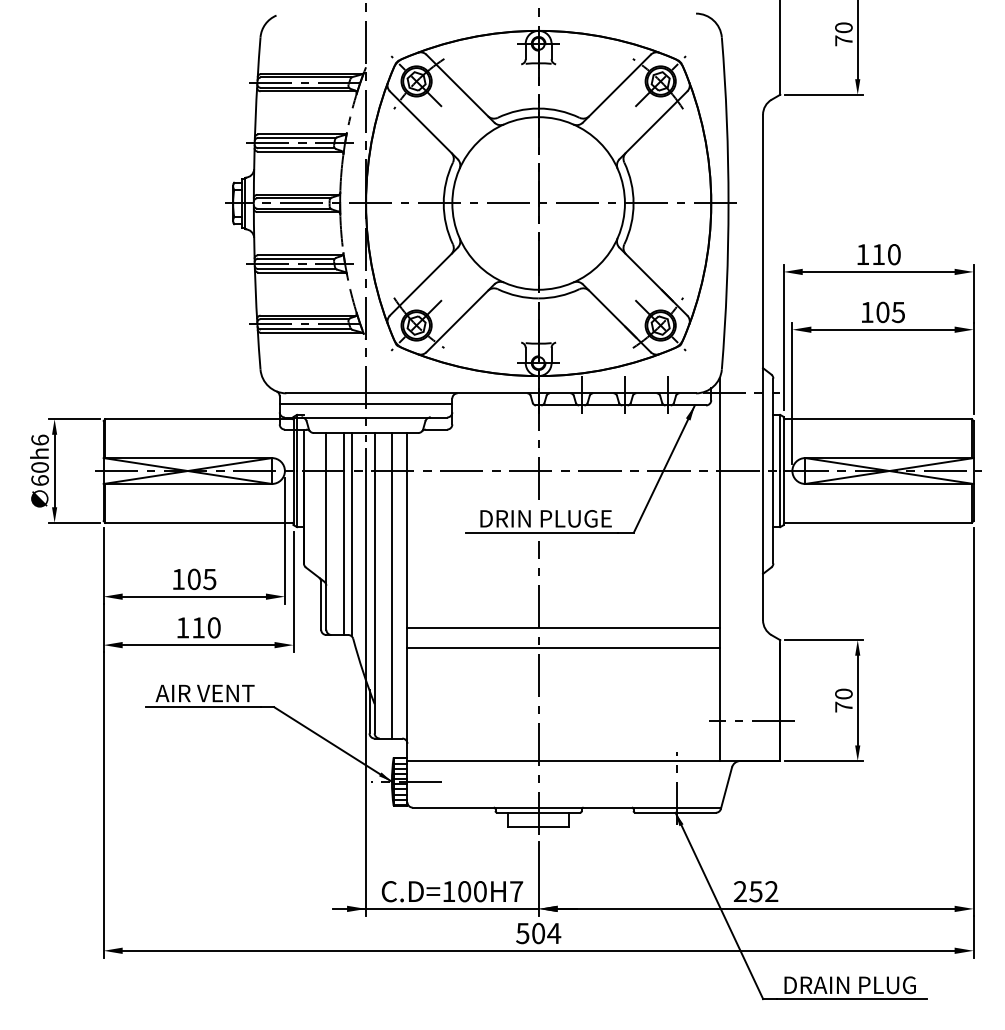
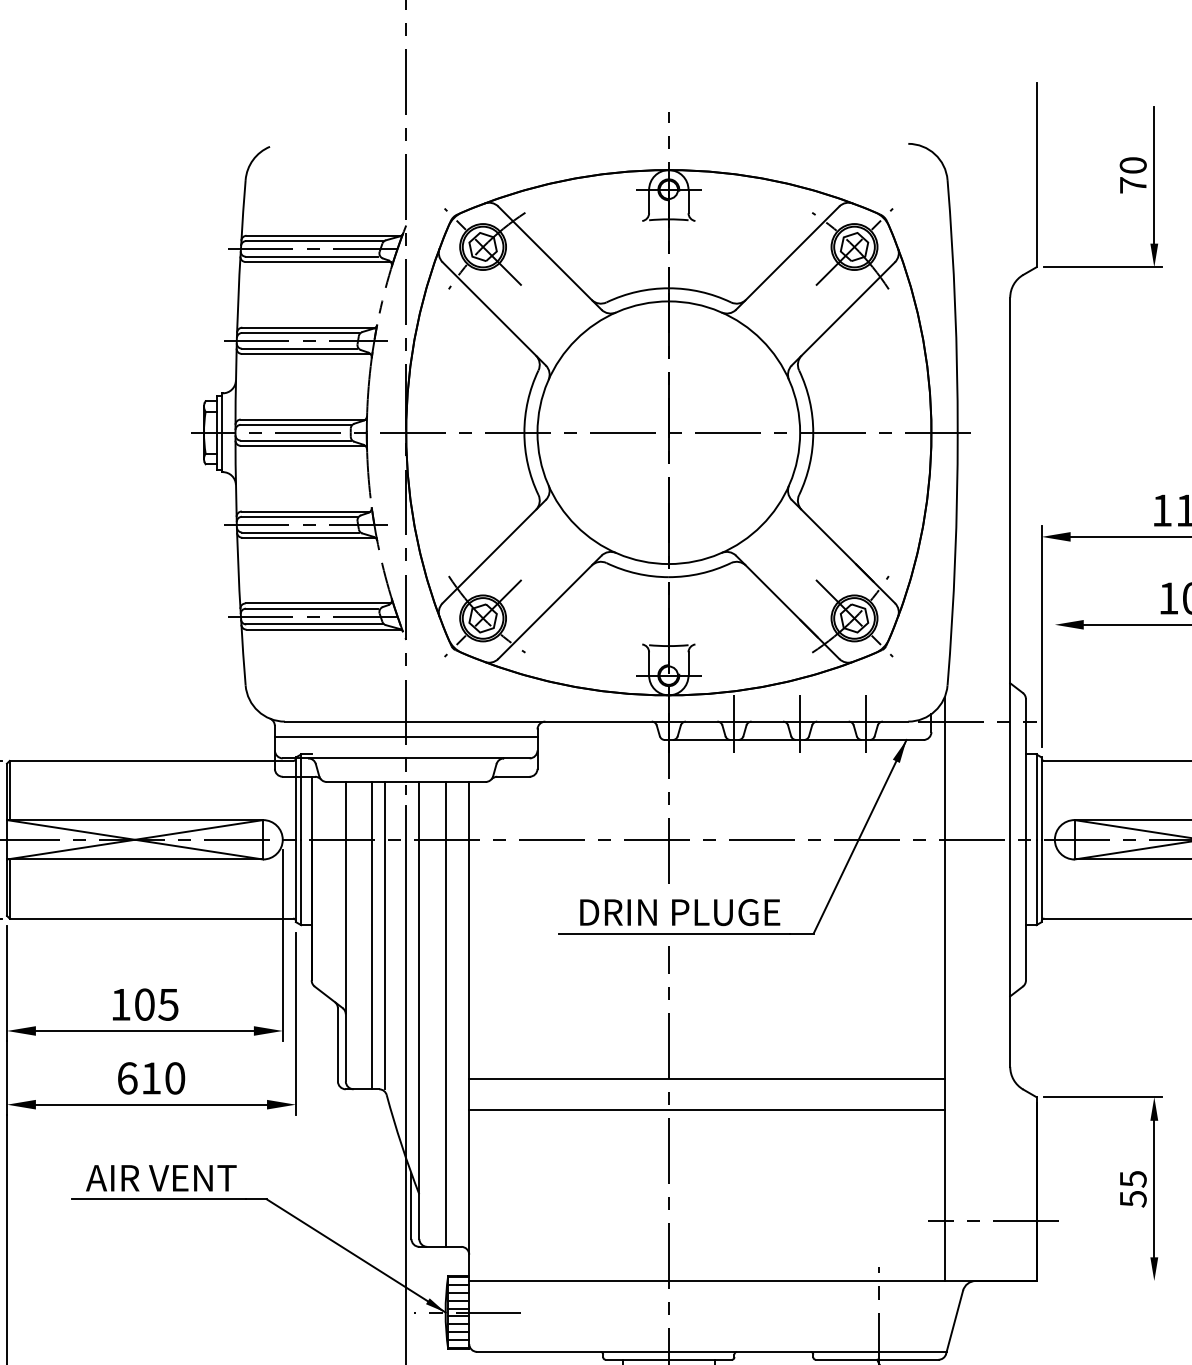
line: (792, 393) -> (1055, 721), removed
text: (182, 627) -> (126, 1077), 110 -> 610
text: (843, 700) -> (1132, 1188), 70 -> 55
line: (823, 761) -> (1102, 1281), removed

